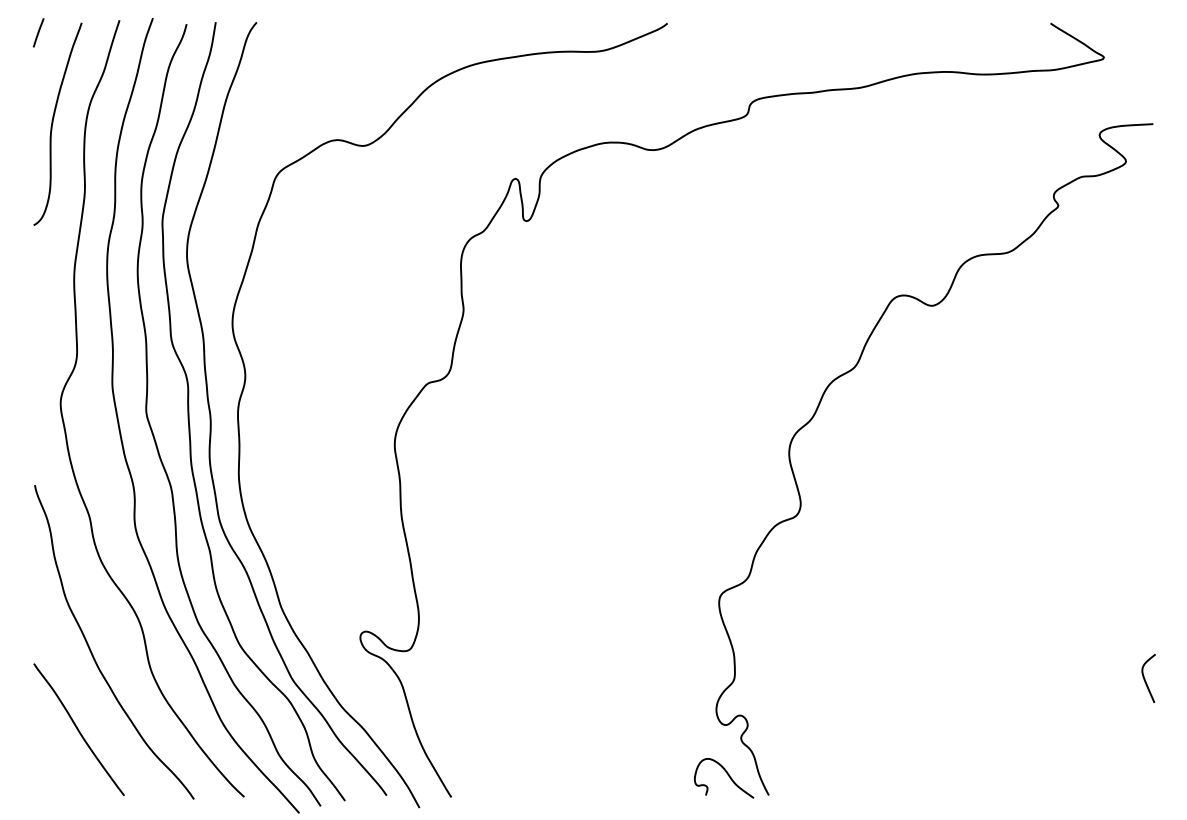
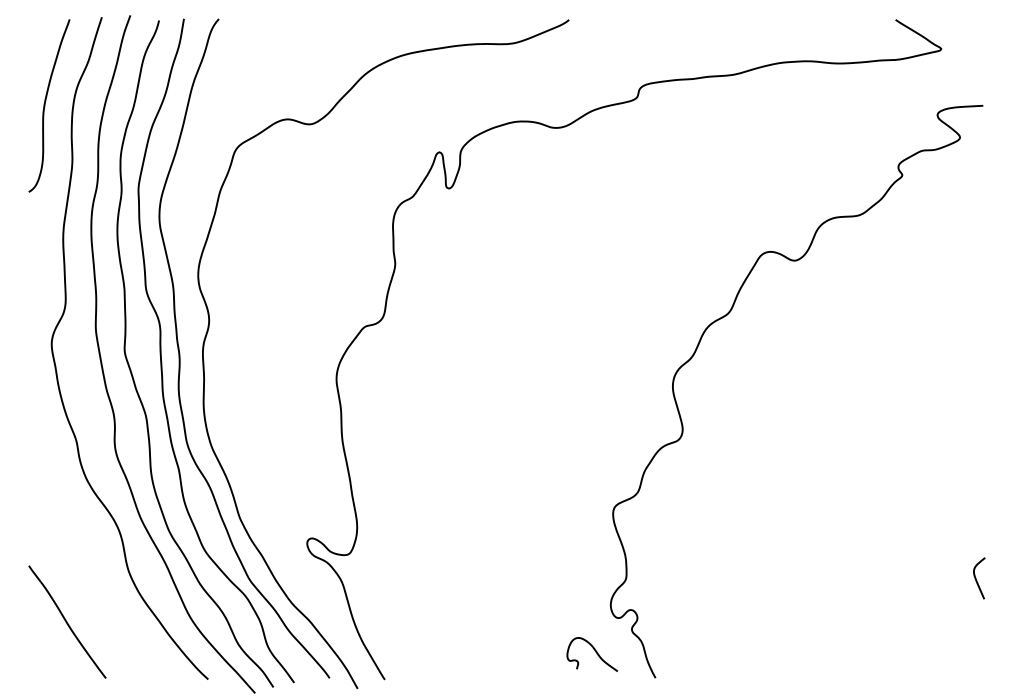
line: (38, 32) -> (32, 27), removed
curve: (93, 653) -> (79, 557), removed
curve: (727, 775) -> (595, 652), moved

